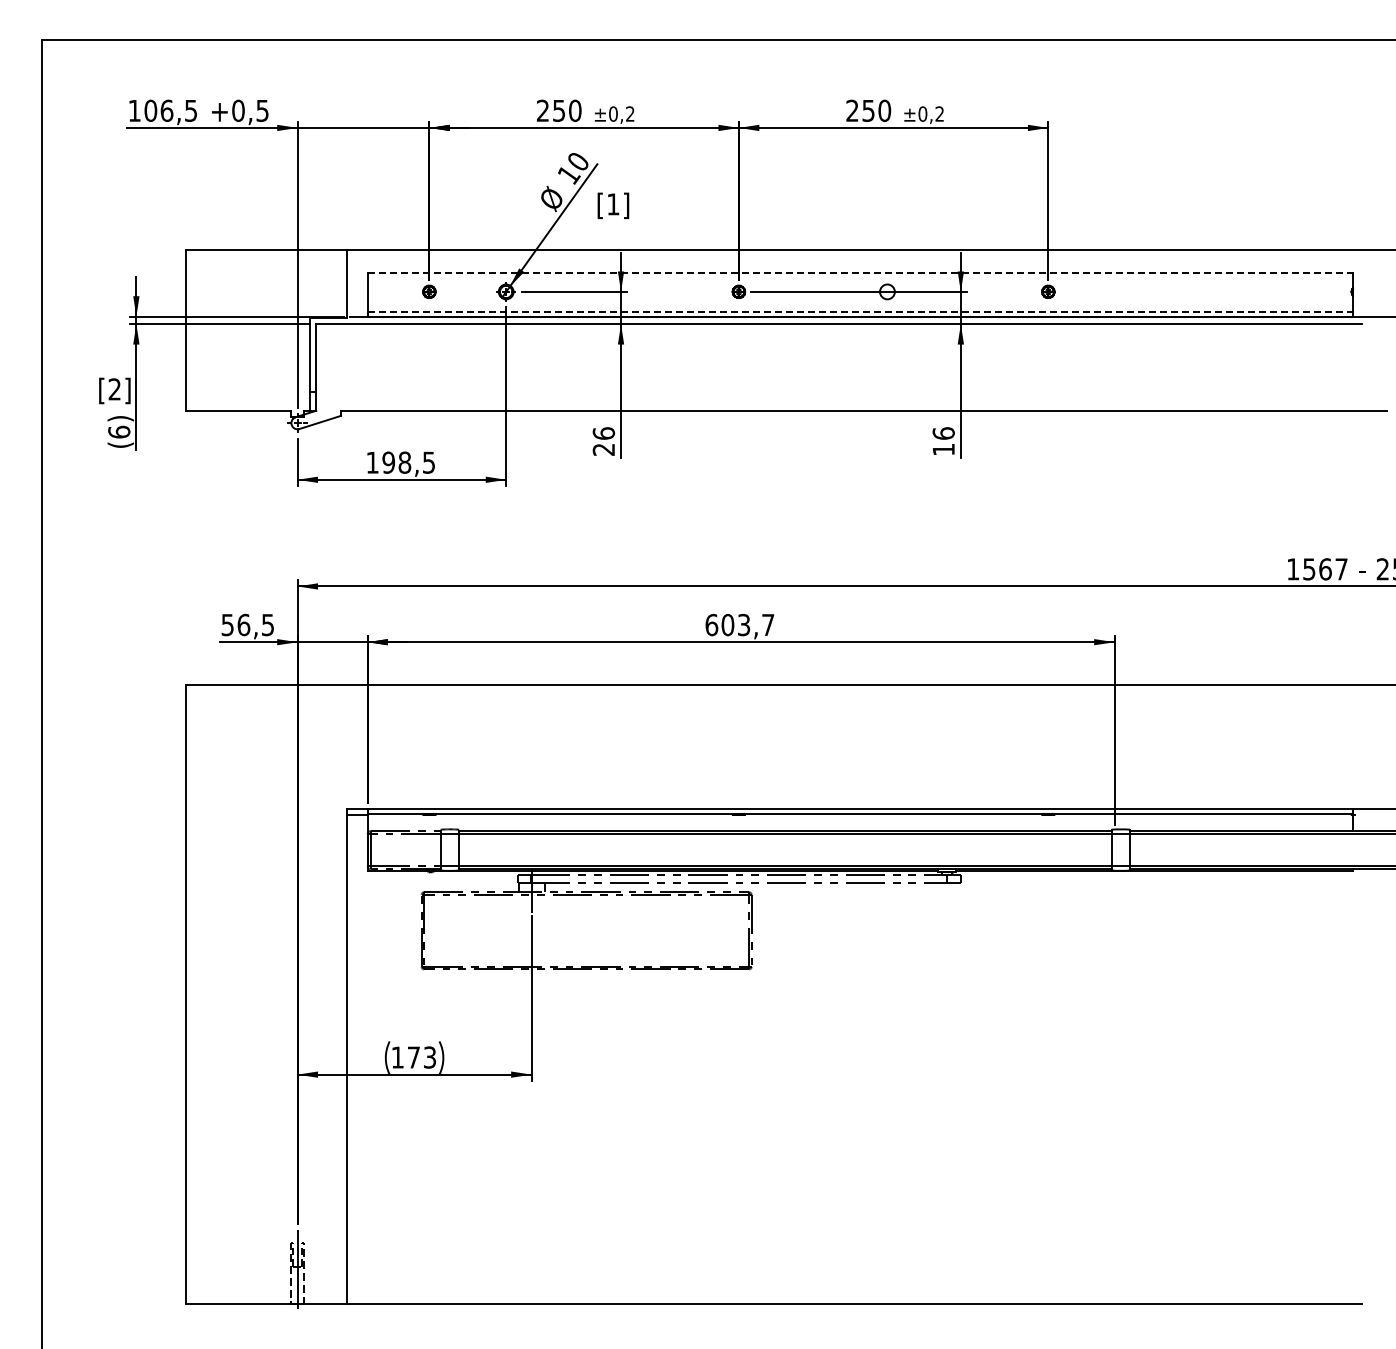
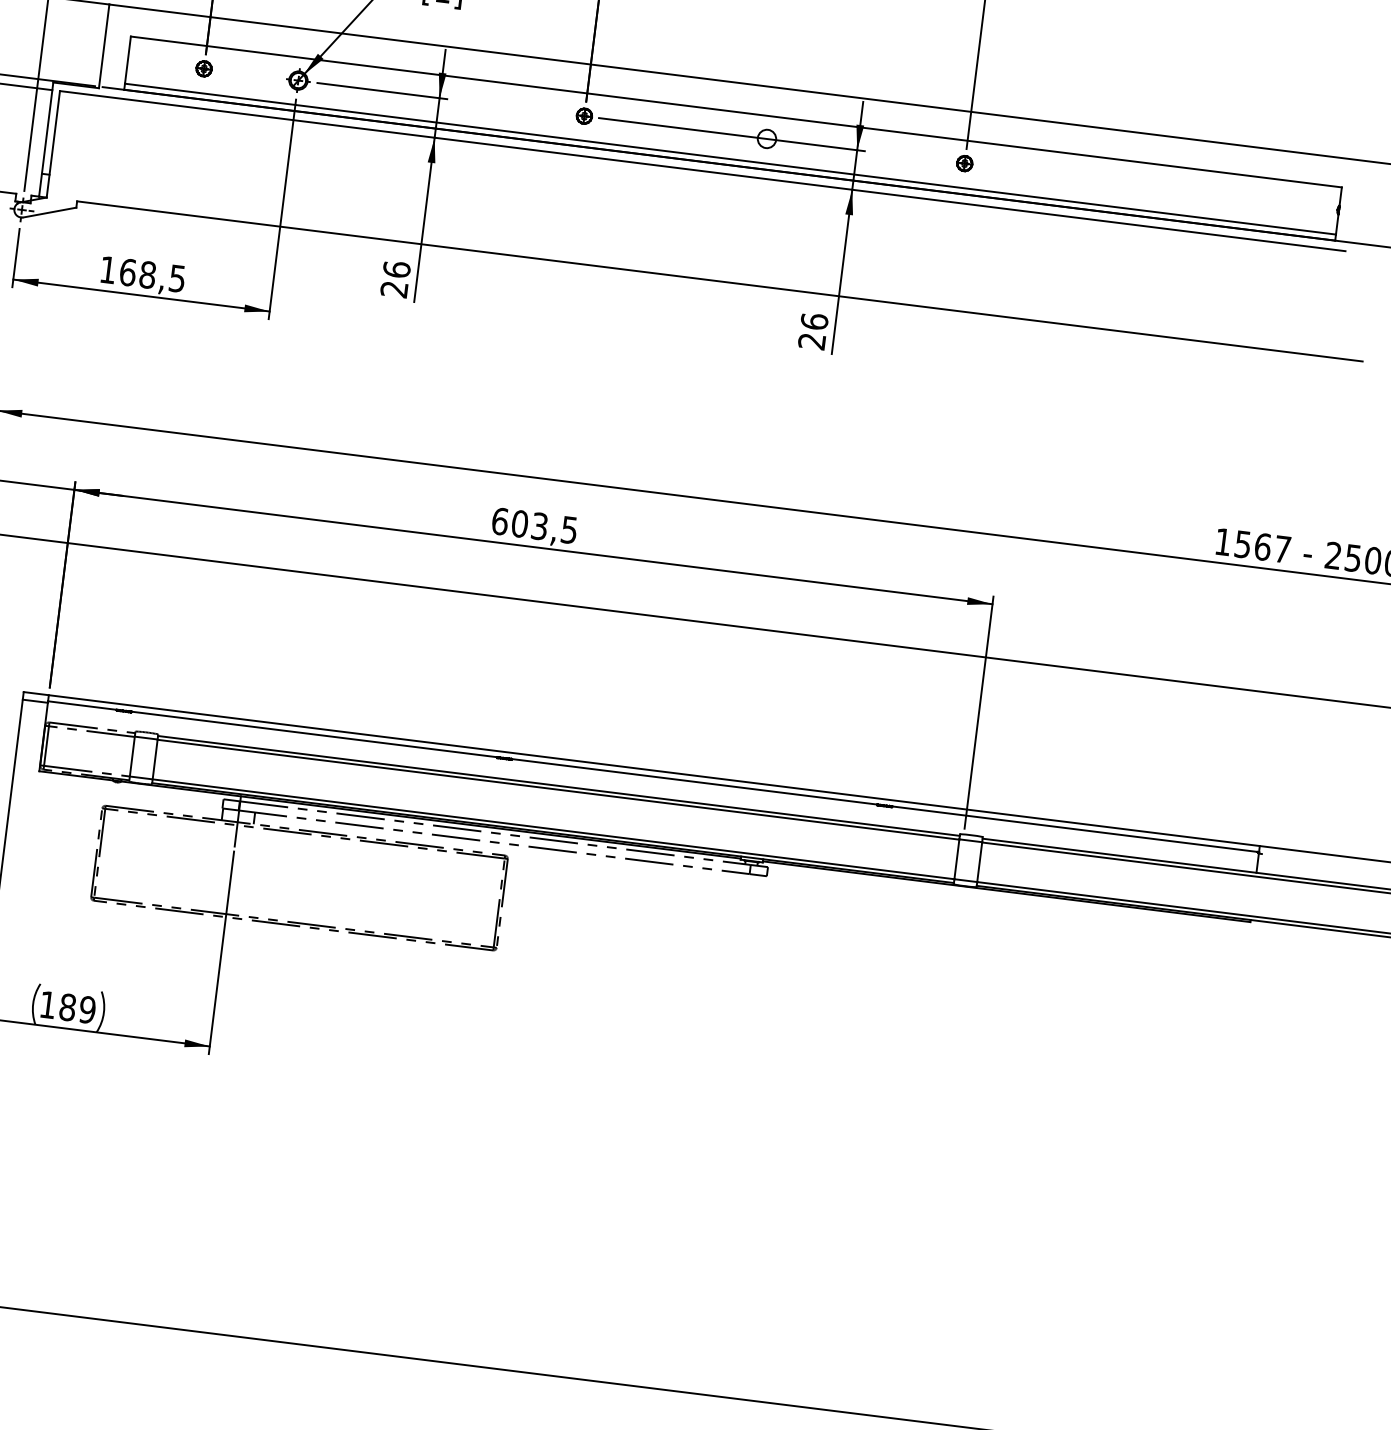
line: (860, 273) -> (736, 112), dashed -> solid
line: (860, 311) -> (730, 158), dashed -> solid
text: (943, 449) -> (811, 341), 16 -> 26
text: (388, 462) -> (127, 272), 198,5 -> 168,5
text: (768, 625) -> (569, 530), 603,7 -> 603,5
text: (421, 1057) -> (77, 1008), 173 -> 189

